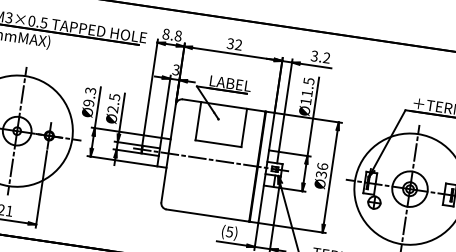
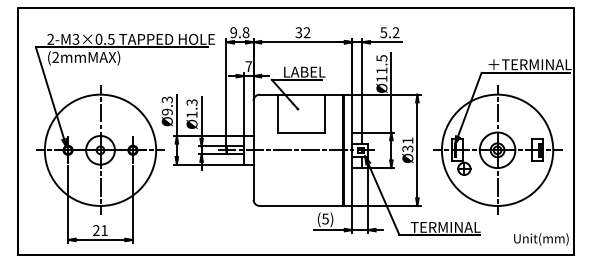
text: (165, 34) -> (233, 32), 8.8 -> 9.8
text: (314, 55) -> (383, 32), 3.2 -> 5.2
text: (175, 69) -> (248, 66), 3 -> 7
text: (113, 103) -> (191, 108), Ø2.5 -> Ø1.3
text: (322, 166) -> (407, 140), Ø36 -> Ø31

